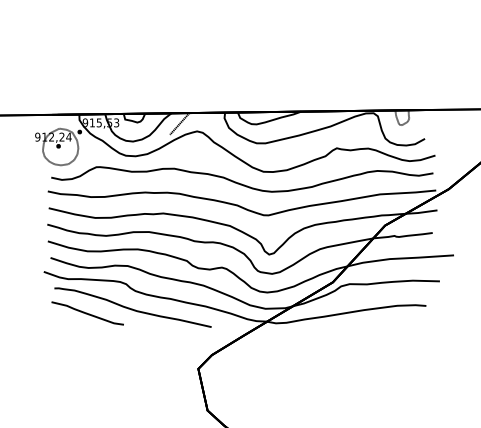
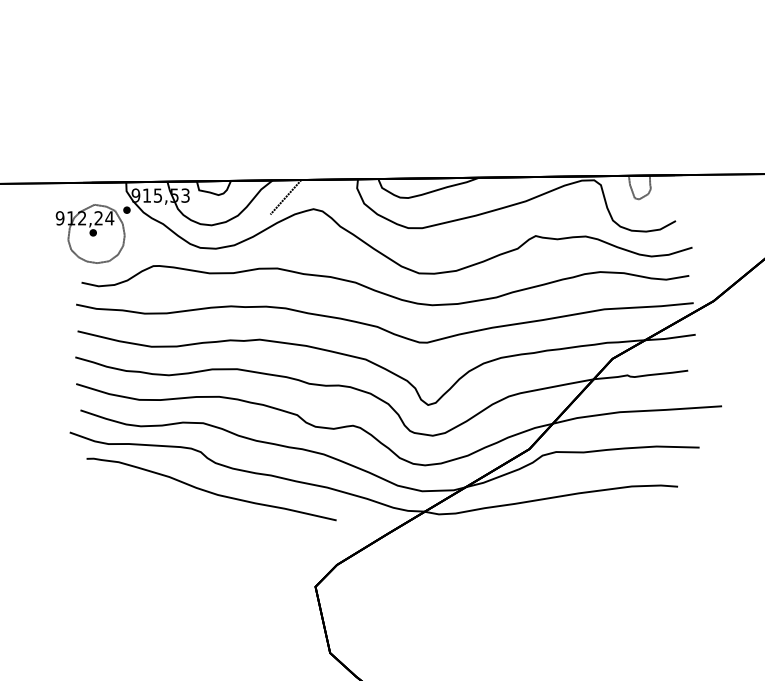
part: (87, 313) -> (139, 498), removed

